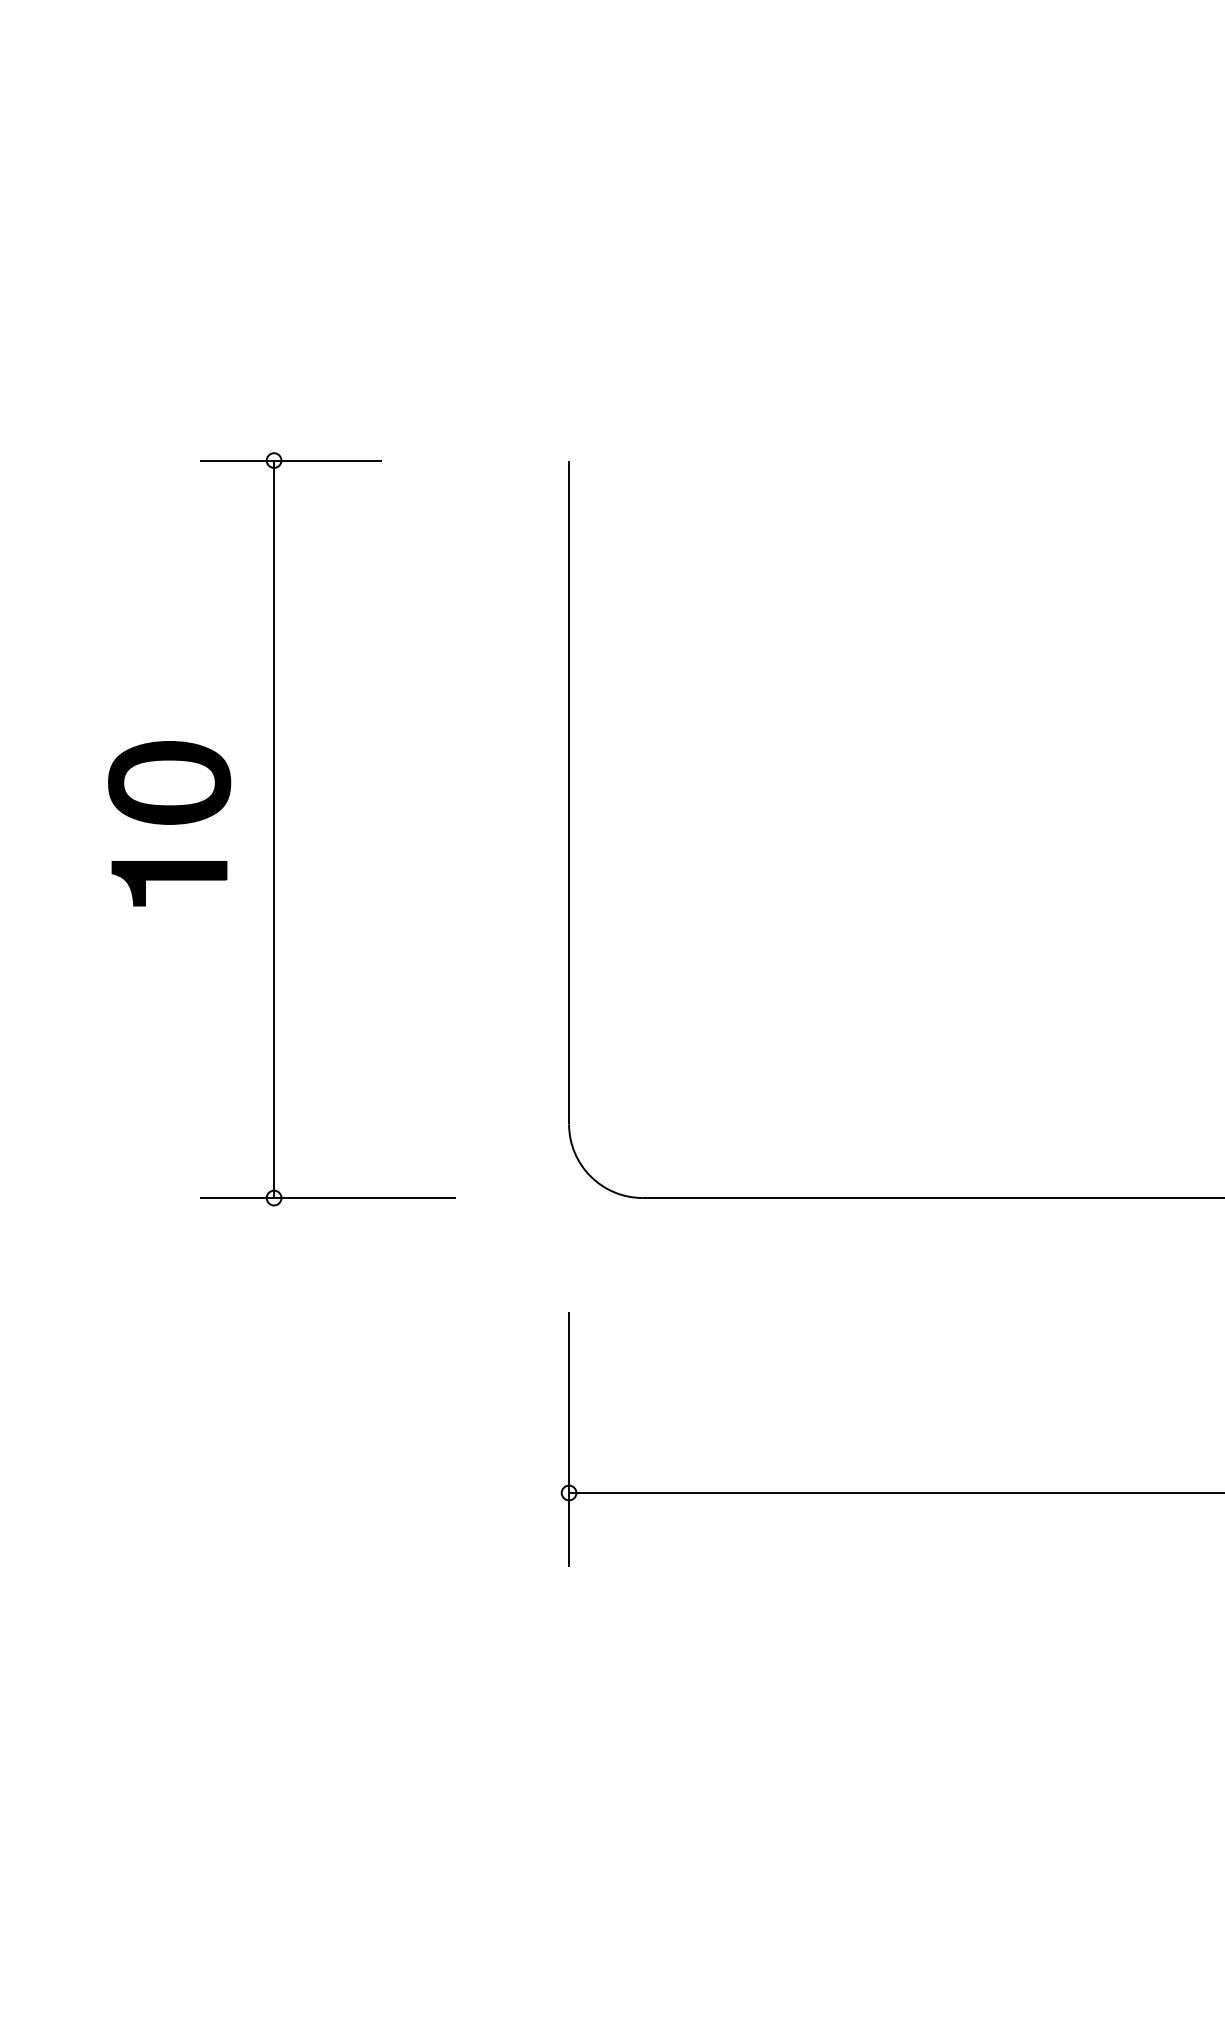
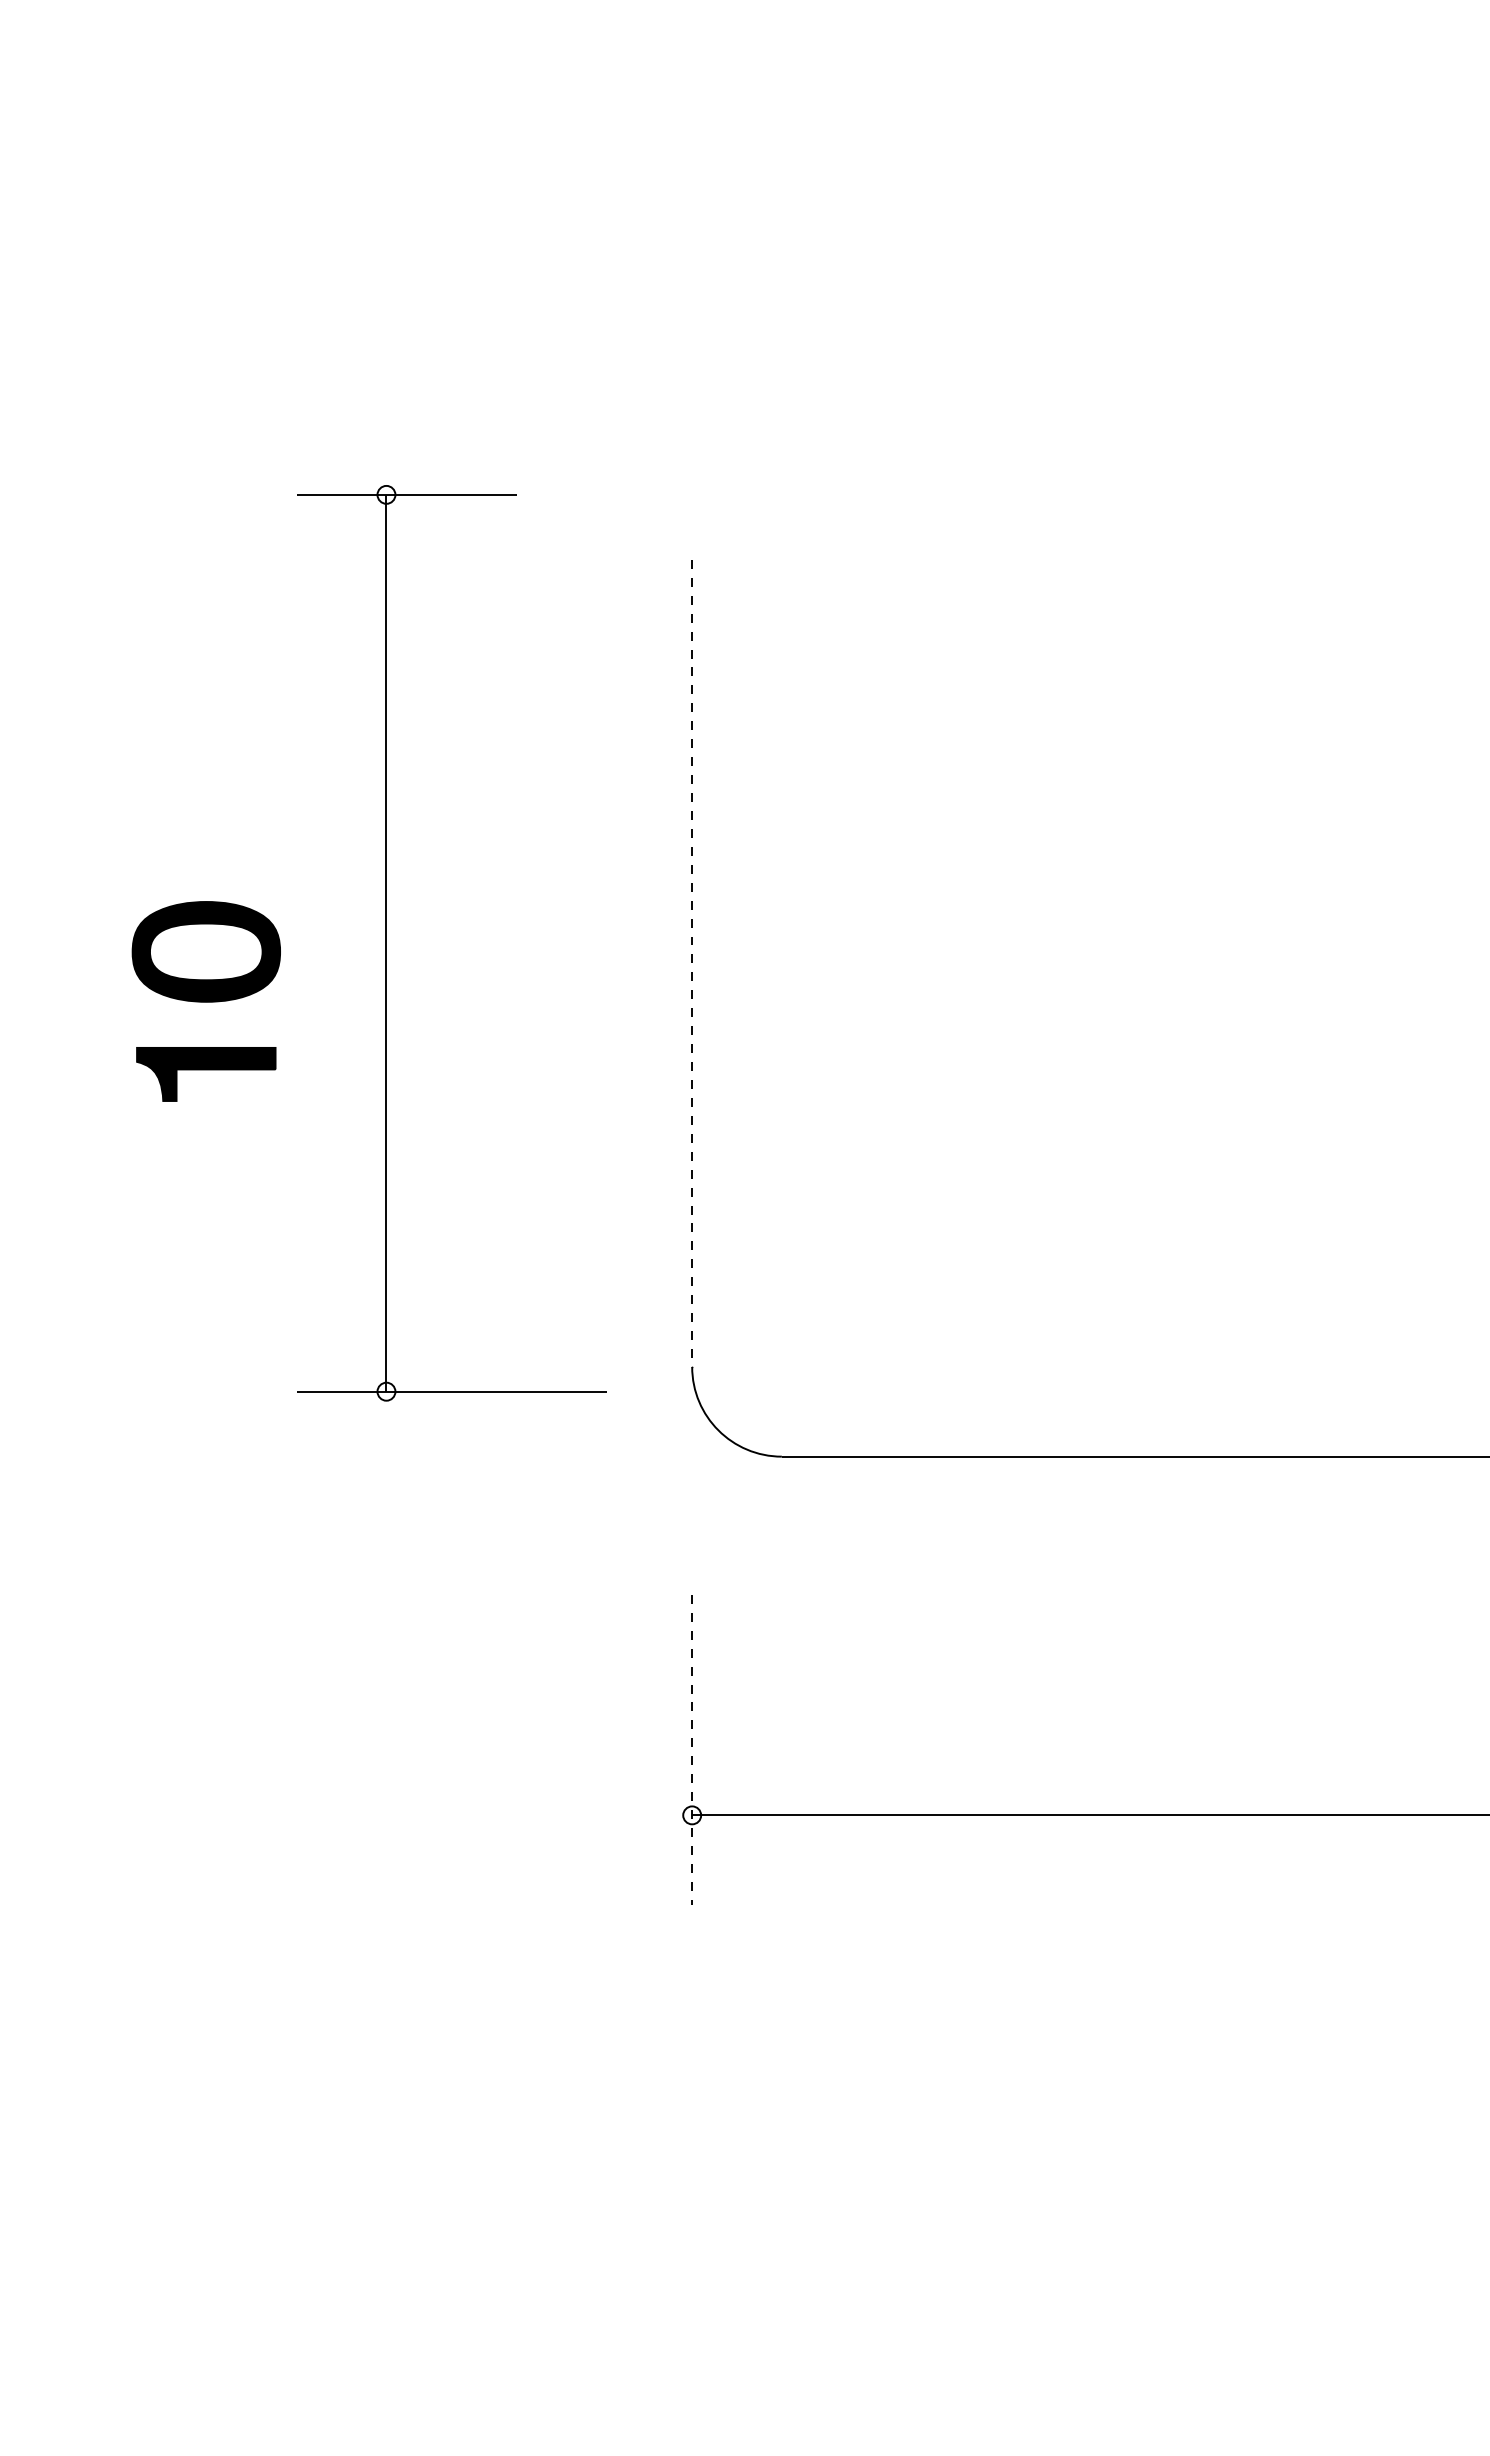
line: (569, 792) -> (692, 963), solid -> dashed
part: (274, 829) -> (386, 943), moved
line: (569, 1439) -> (692, 1750), solid -> dashed

